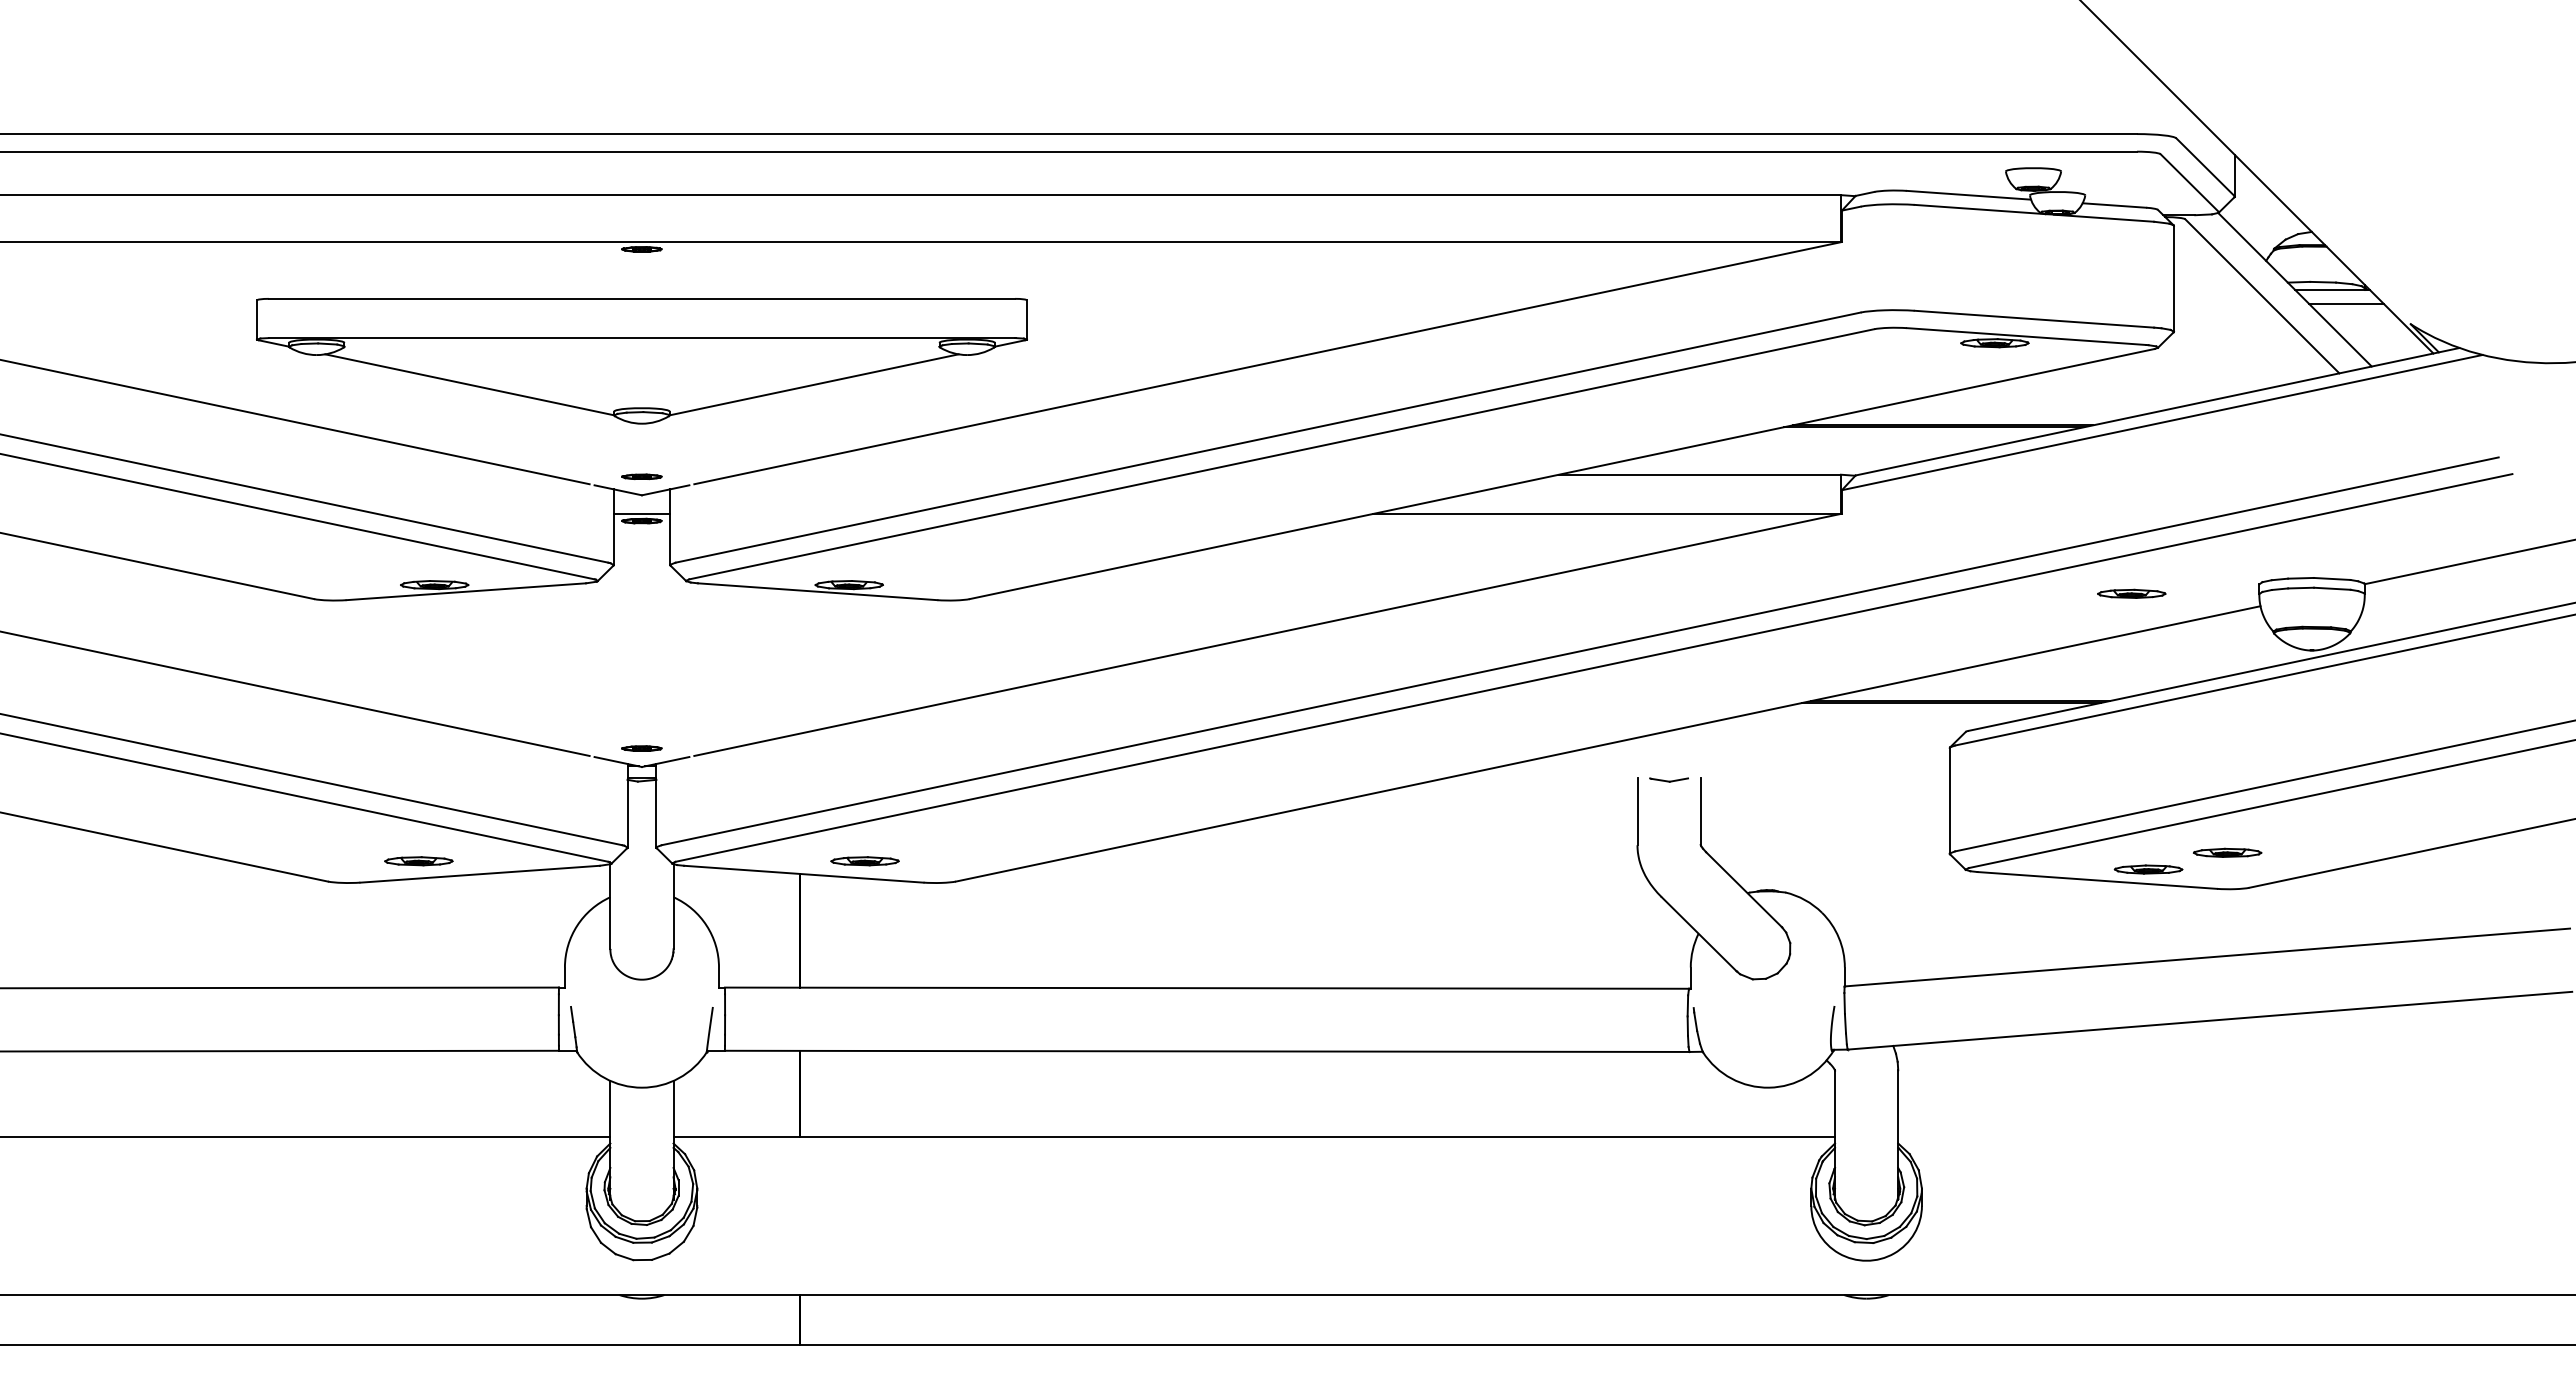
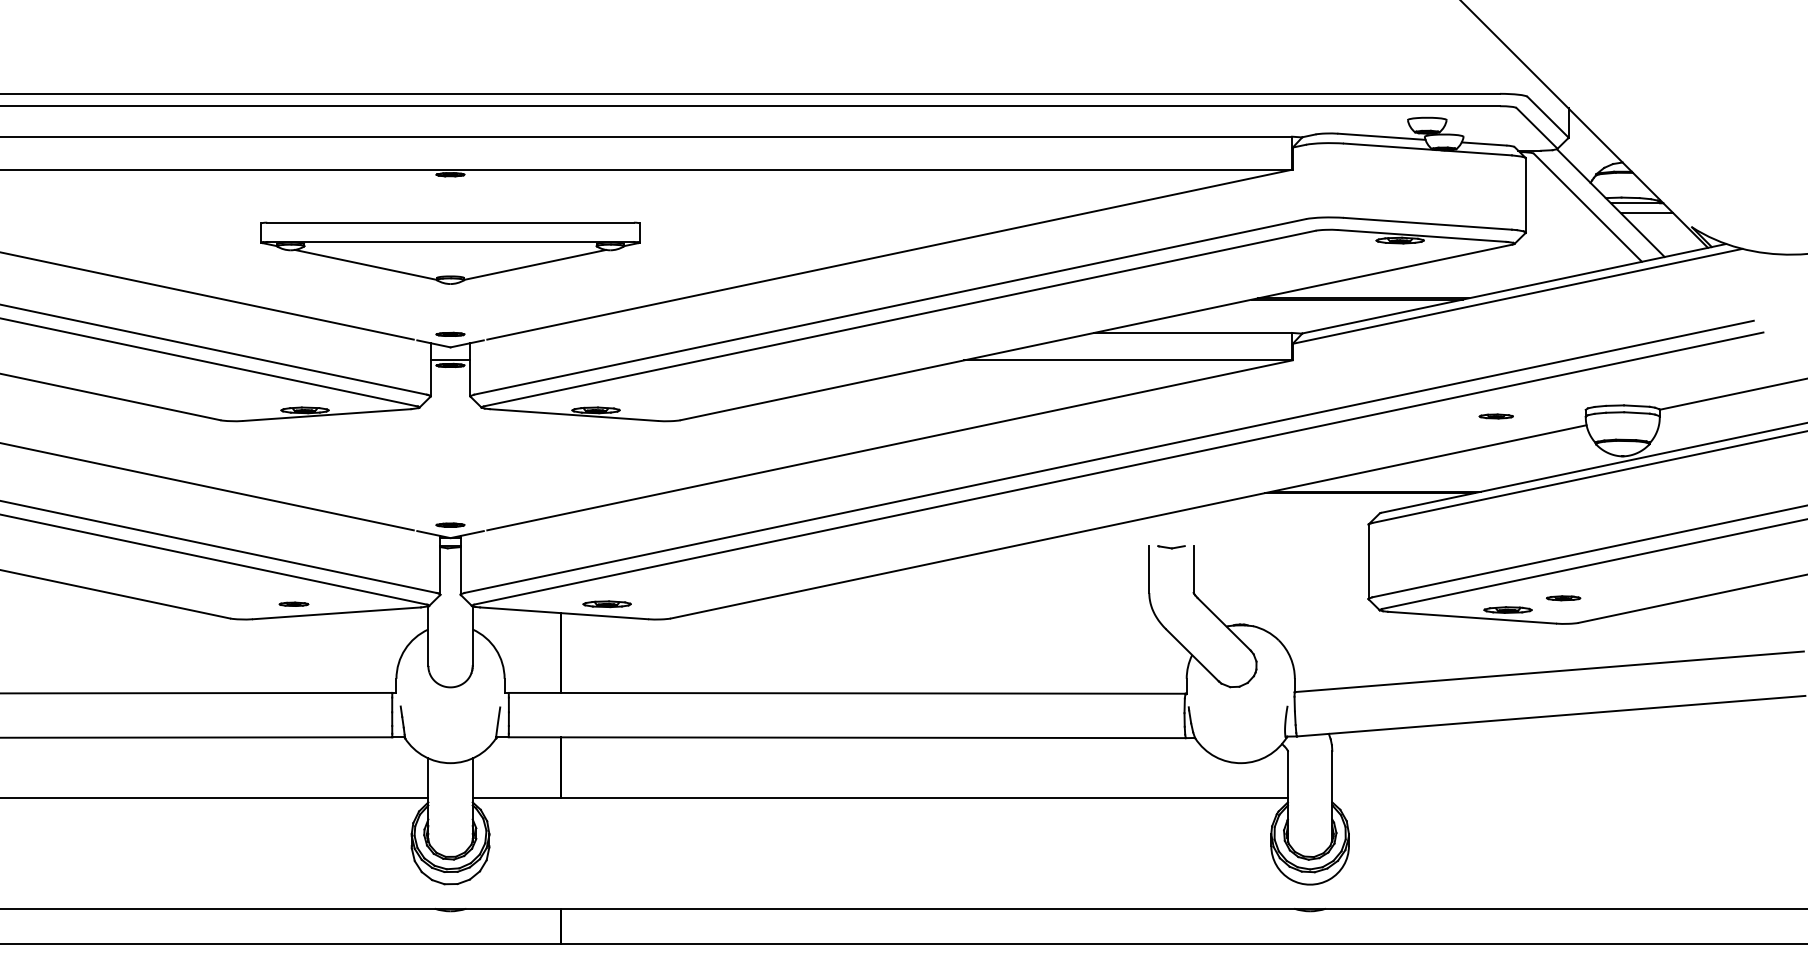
part: (641, 361) -> (450, 253), size x0.7
part: (2131, 593) -> (1496, 416), size x0.7
part: (2227, 852) -> (1563, 598), size x0.7
part: (418, 861) -> (293, 604), size x0.6

